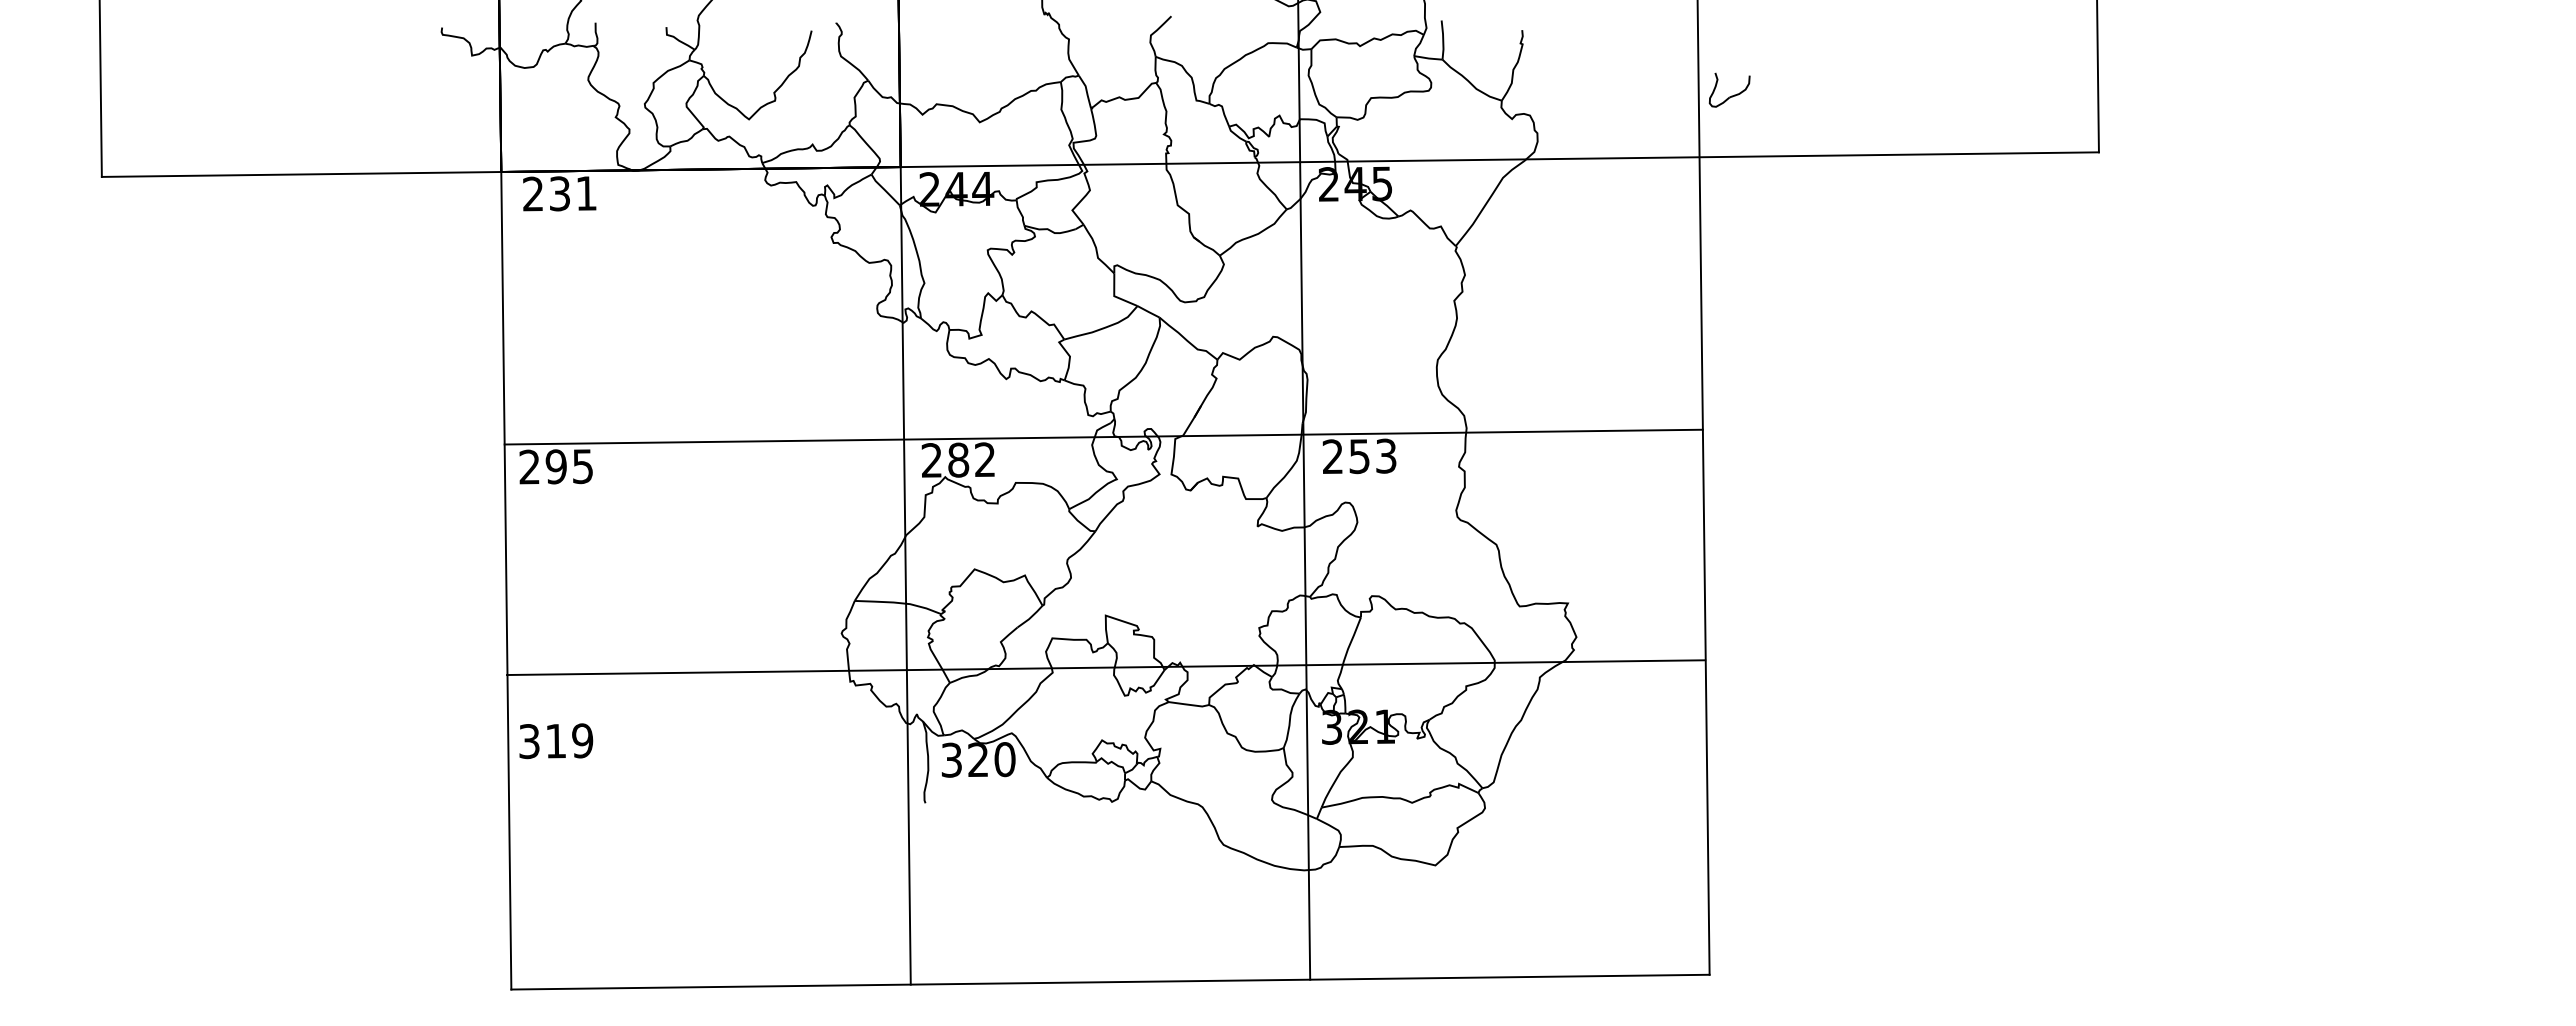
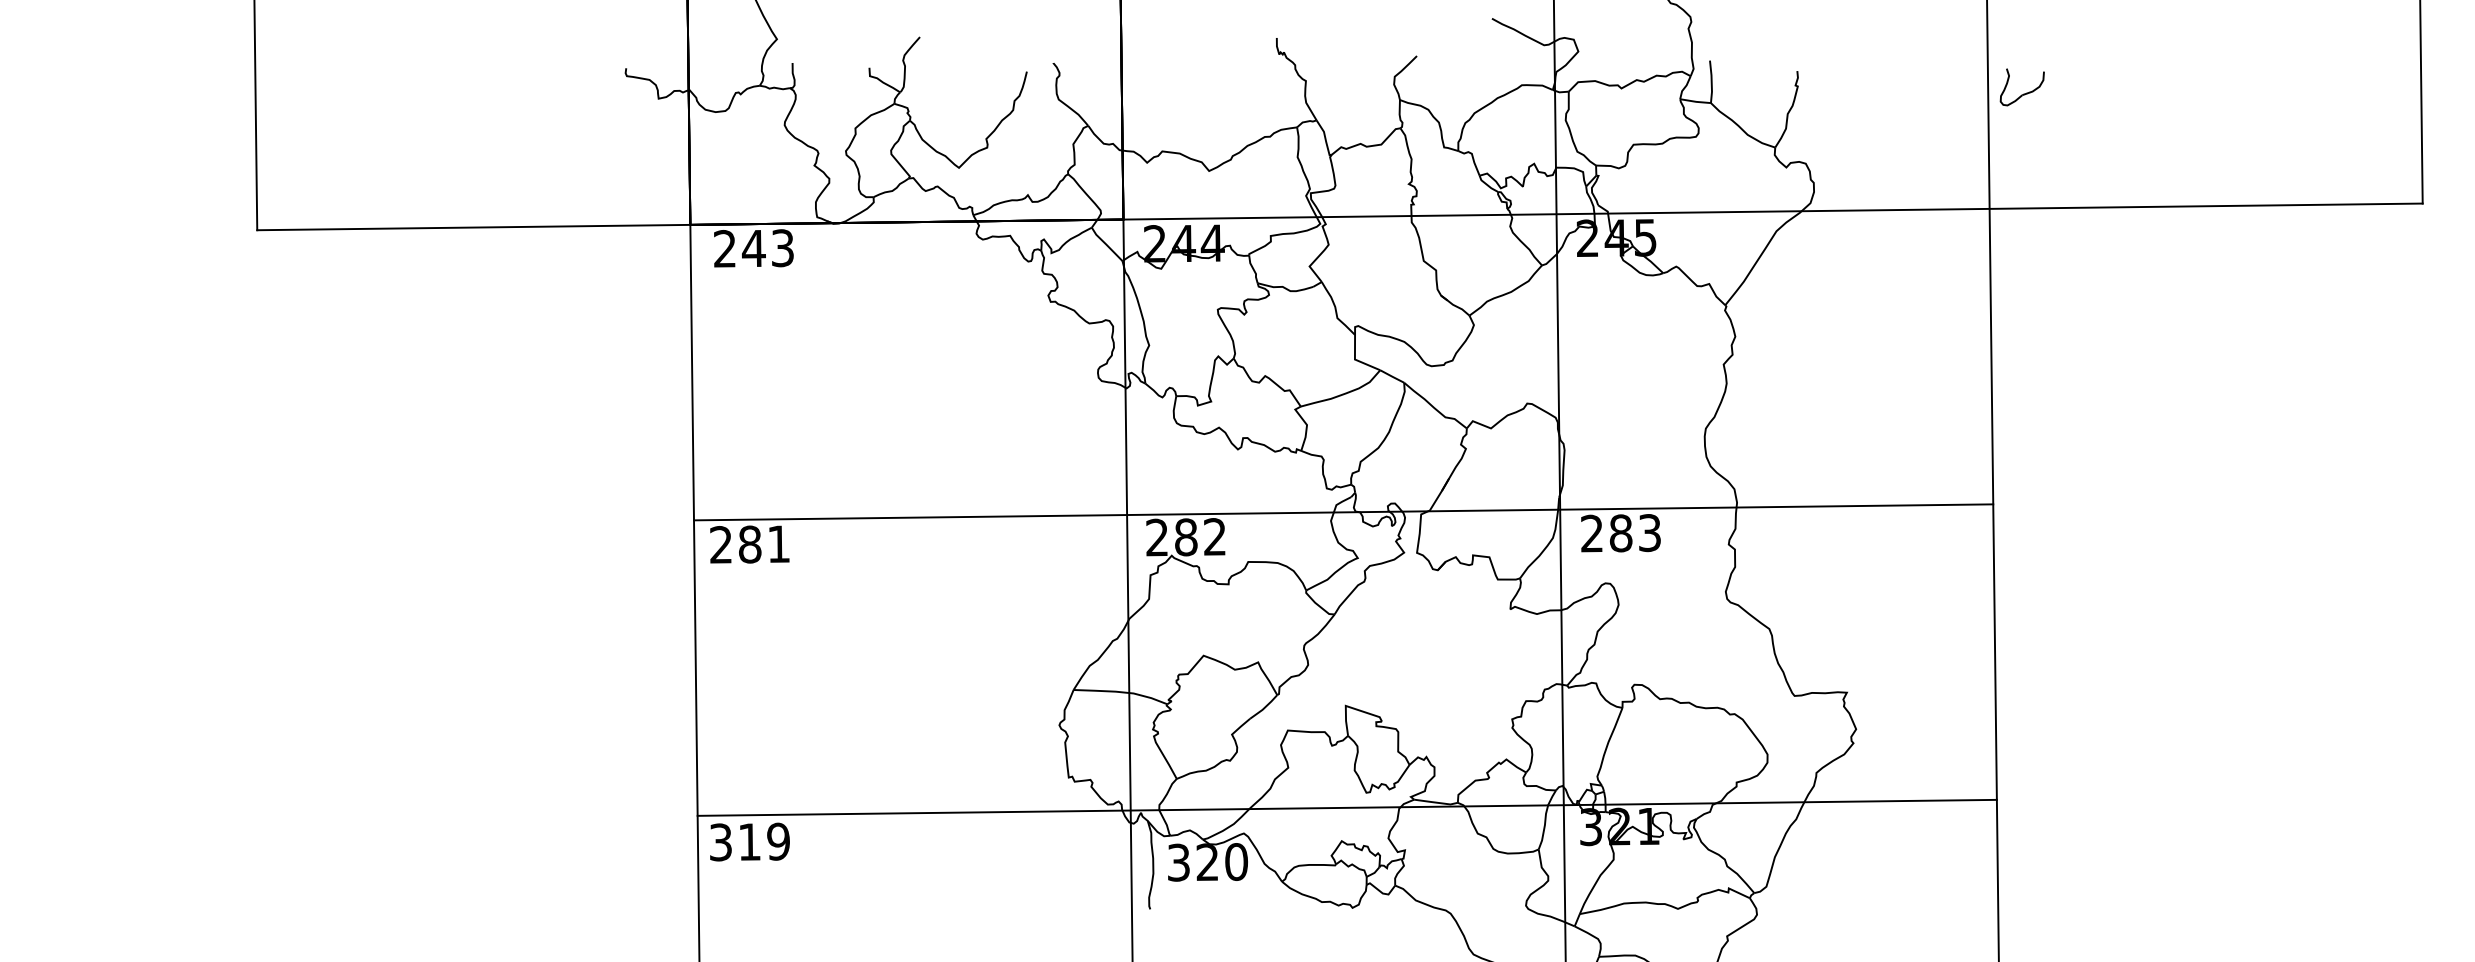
part: (1731, 95) -> (2024, 93), moved
text: (572, 193) -> (767, 248), 231 -> 243
text: (1359, 456) -> (1620, 533), 253 -> 283
text: (568, 466) -> (763, 544), 295 -> 281
line: (1106, 667) -> (1347, 807), moved

